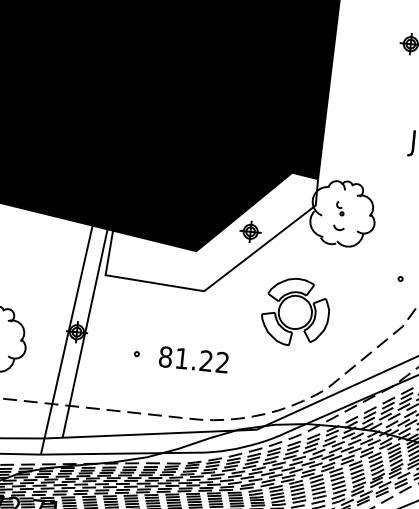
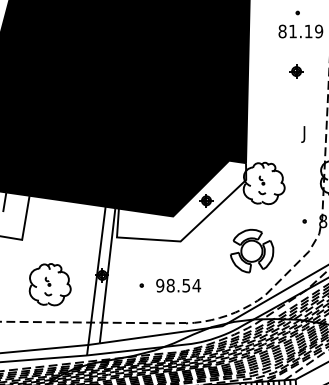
part: (296, 311) -> (252, 250), moved
text: (194, 359) -> (178, 285), 81.22 -> 98.54

